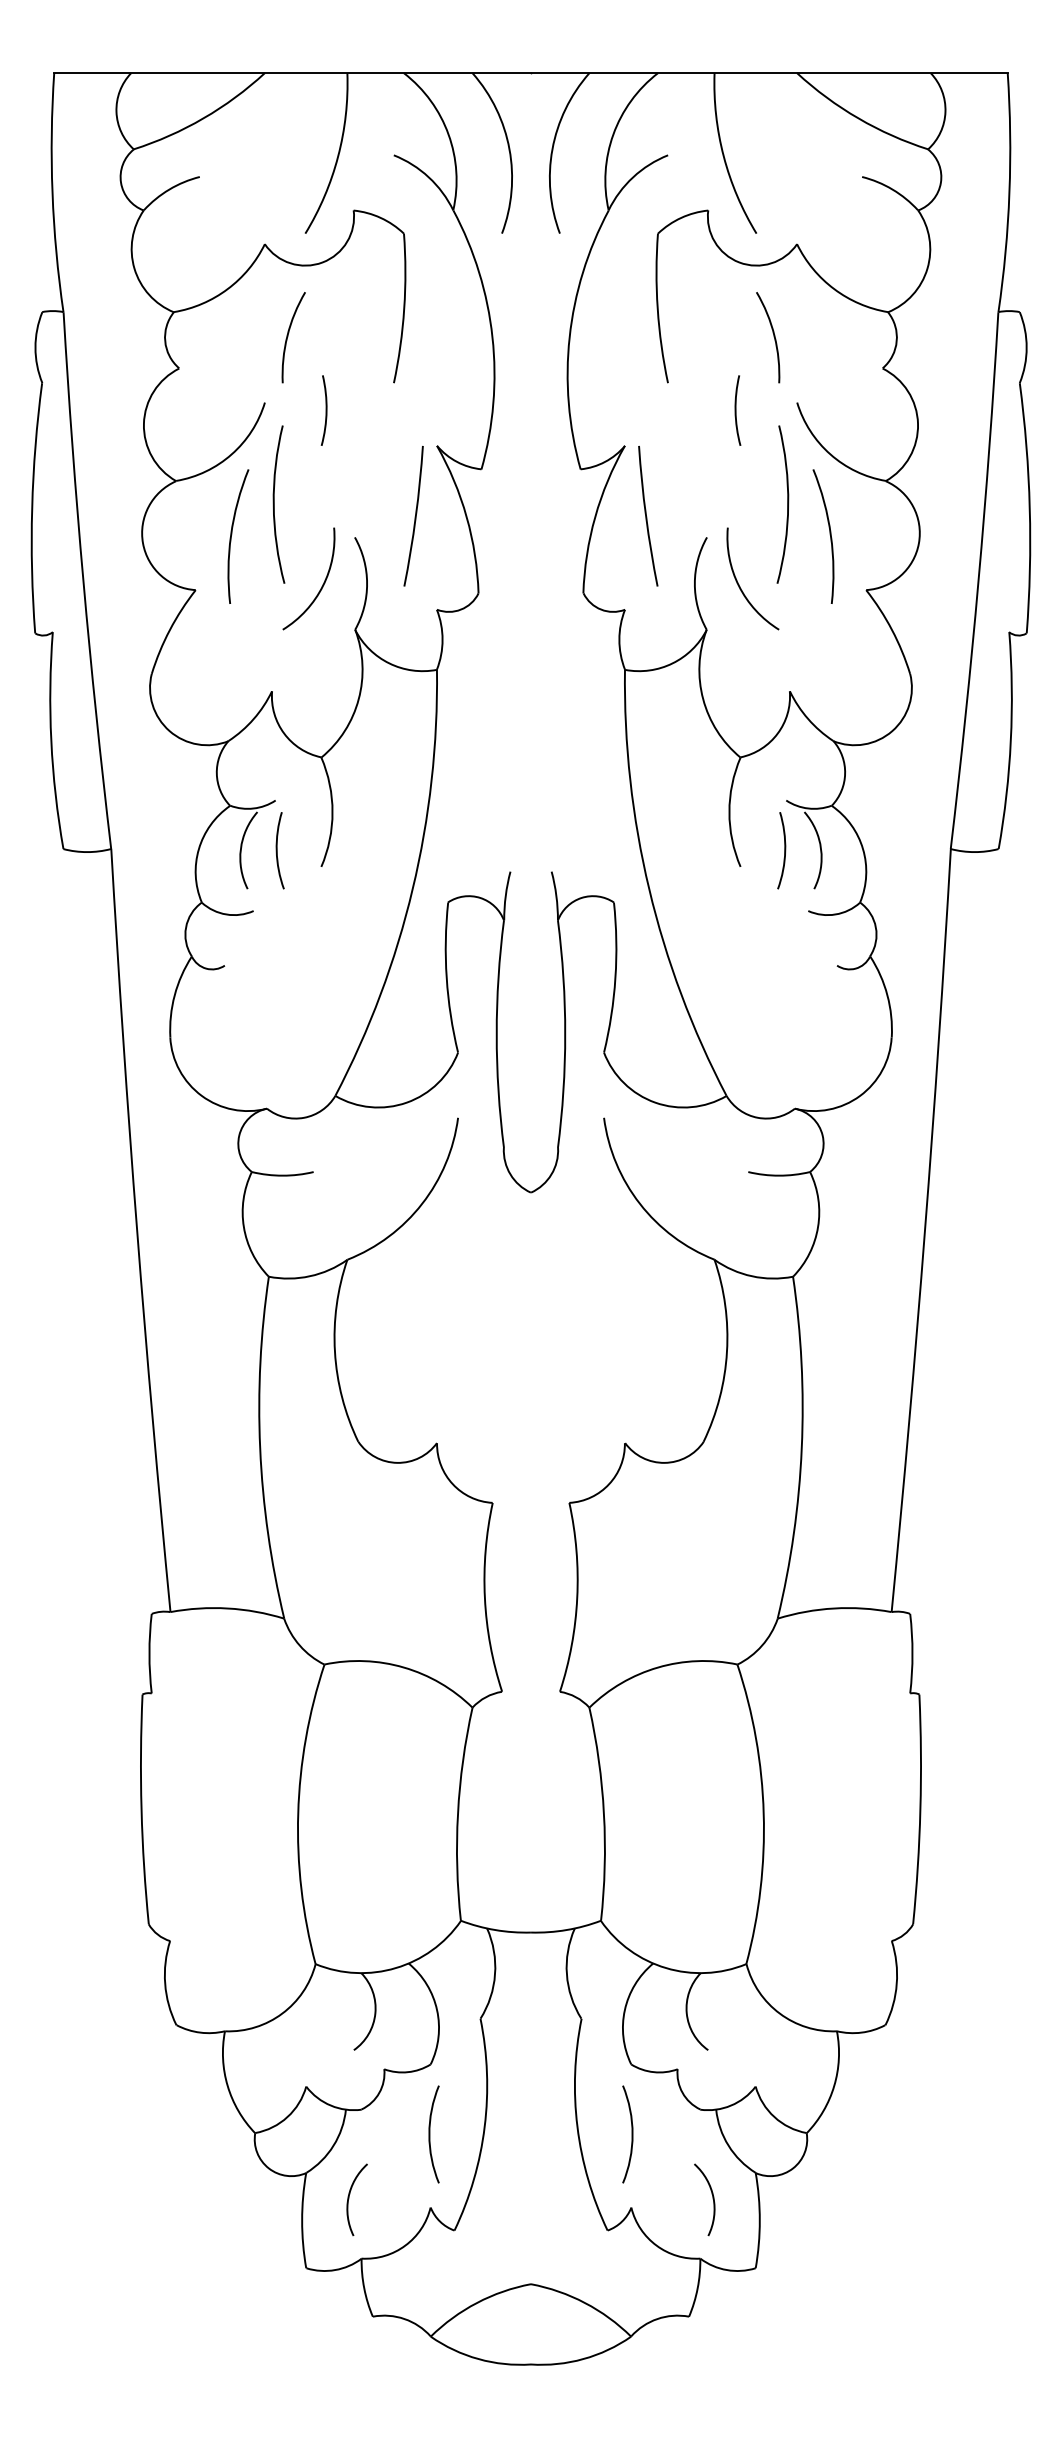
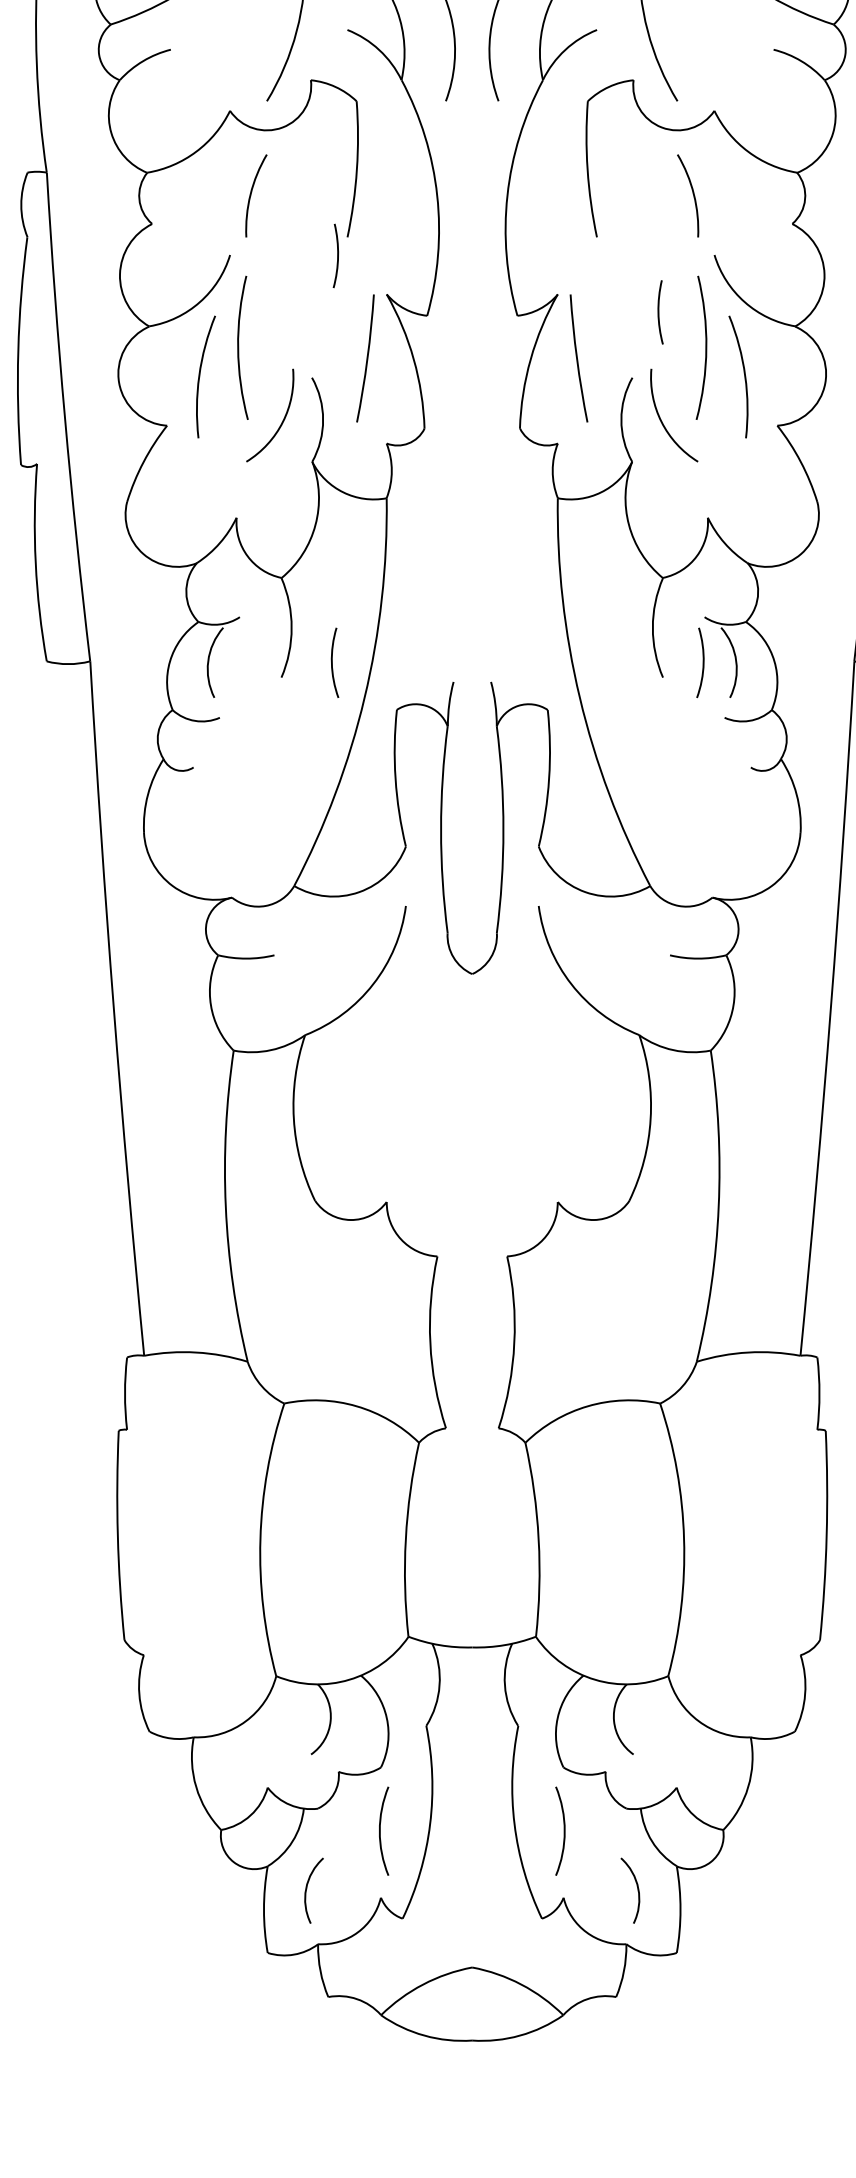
arc: (325, 410) -> (337, 255), moved
arc: (736, 410) -> (659, 312), moved
arc: (277, 850) -> (332, 662), moved

